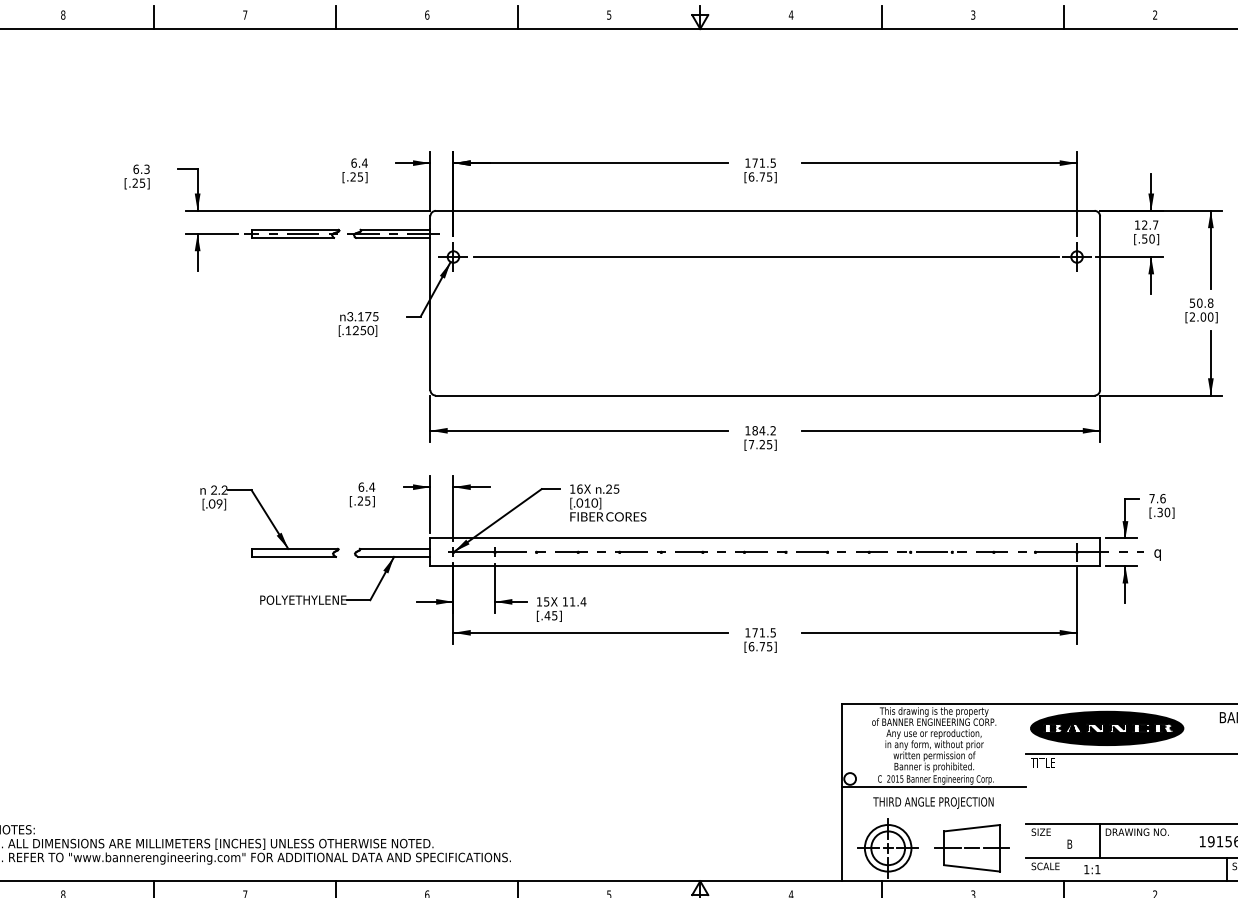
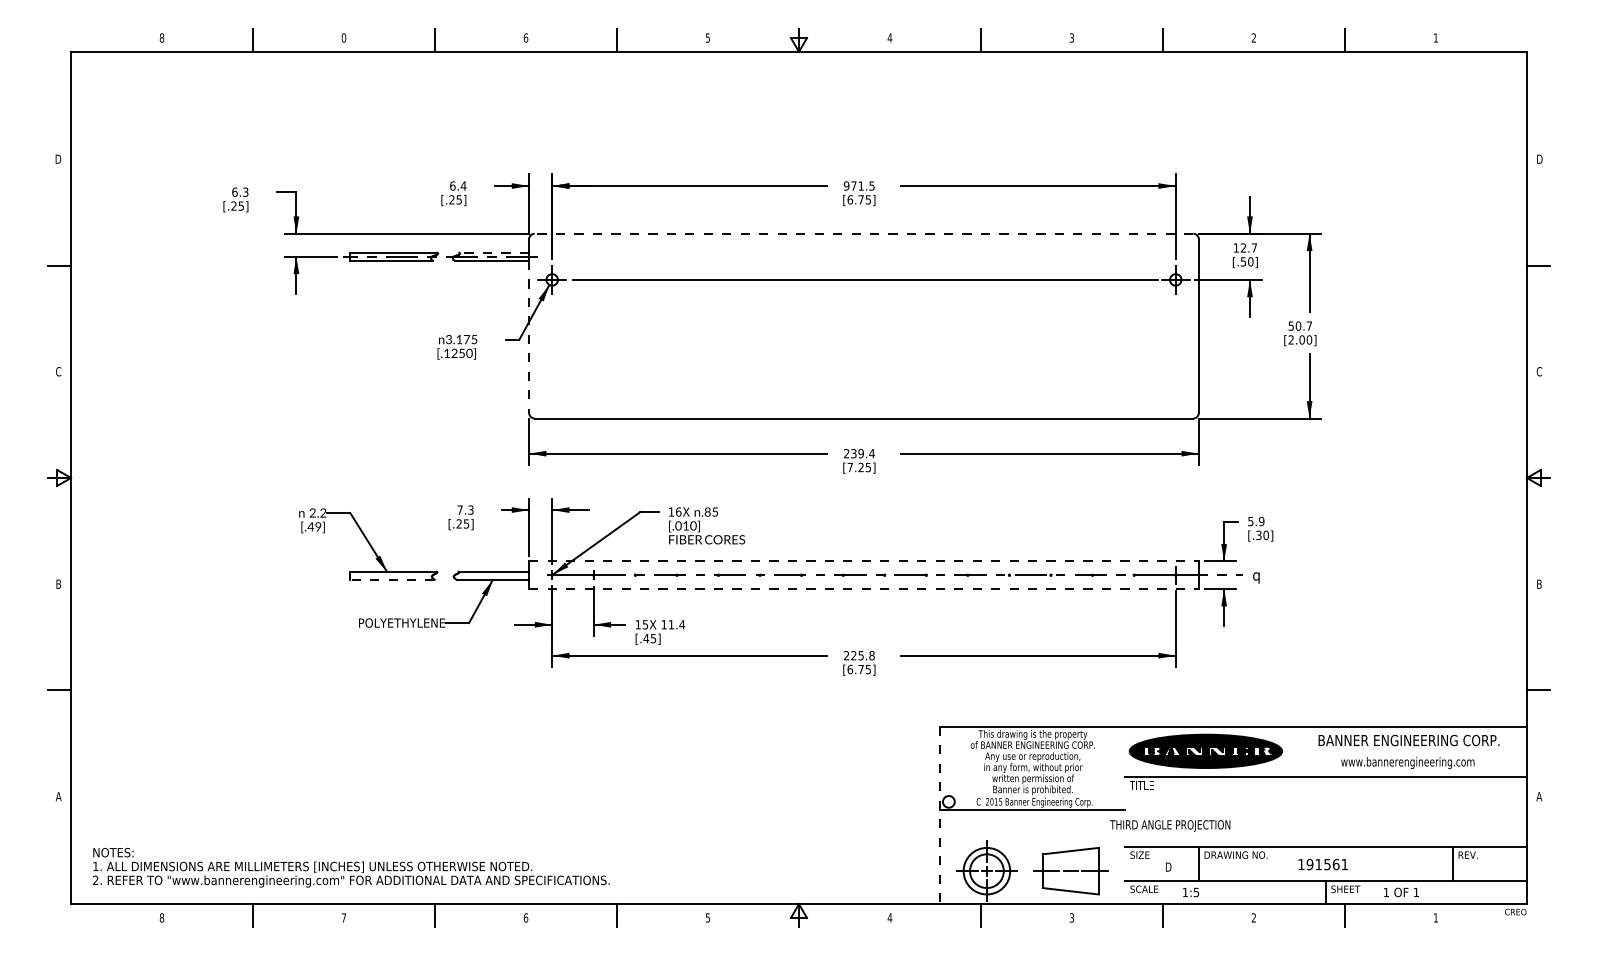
text: (244, 14) -> (343, 37), 7 -> 0
text: (747, 162) -> (846, 185), 171.5 -> 971.5
line: (764, 210) -> (863, 233), solid -> dashed
line: (395, 229) -> (494, 252), solid -> dashed
text: (1210, 302) -> (1309, 325), 50.8 -> 50.7
line: (430, 314) -> (529, 337), solid -> dashed
text: (760, 430) -> (859, 453), 184.2 -> 239.4
text: (366, 486) -> (465, 509), 6.4 -> 7.3
text: (608, 489) -> (707, 512), .25 -> .85
text: (1157, 498) -> (1256, 521), 7.6 -> 5.9
text: (211, 503) -> (310, 526), [.09] -> [.49]
line: (764, 538) -> (863, 561), solid -> dashed
line: (293, 556) -> (392, 579), solid -> dashed
line: (764, 566) -> (863, 589), solid -> dashed
text: (760, 632) -> (859, 655), 171.5 -> 225.8
line: (841, 792) -> (940, 815), solid -> dashed
text: (933, 802) -> (1170, 825), moved
text: (1069, 843) -> (1168, 866), B -> D
text: (1097, 869) -> (1196, 892), 1:1 -> 1:5

